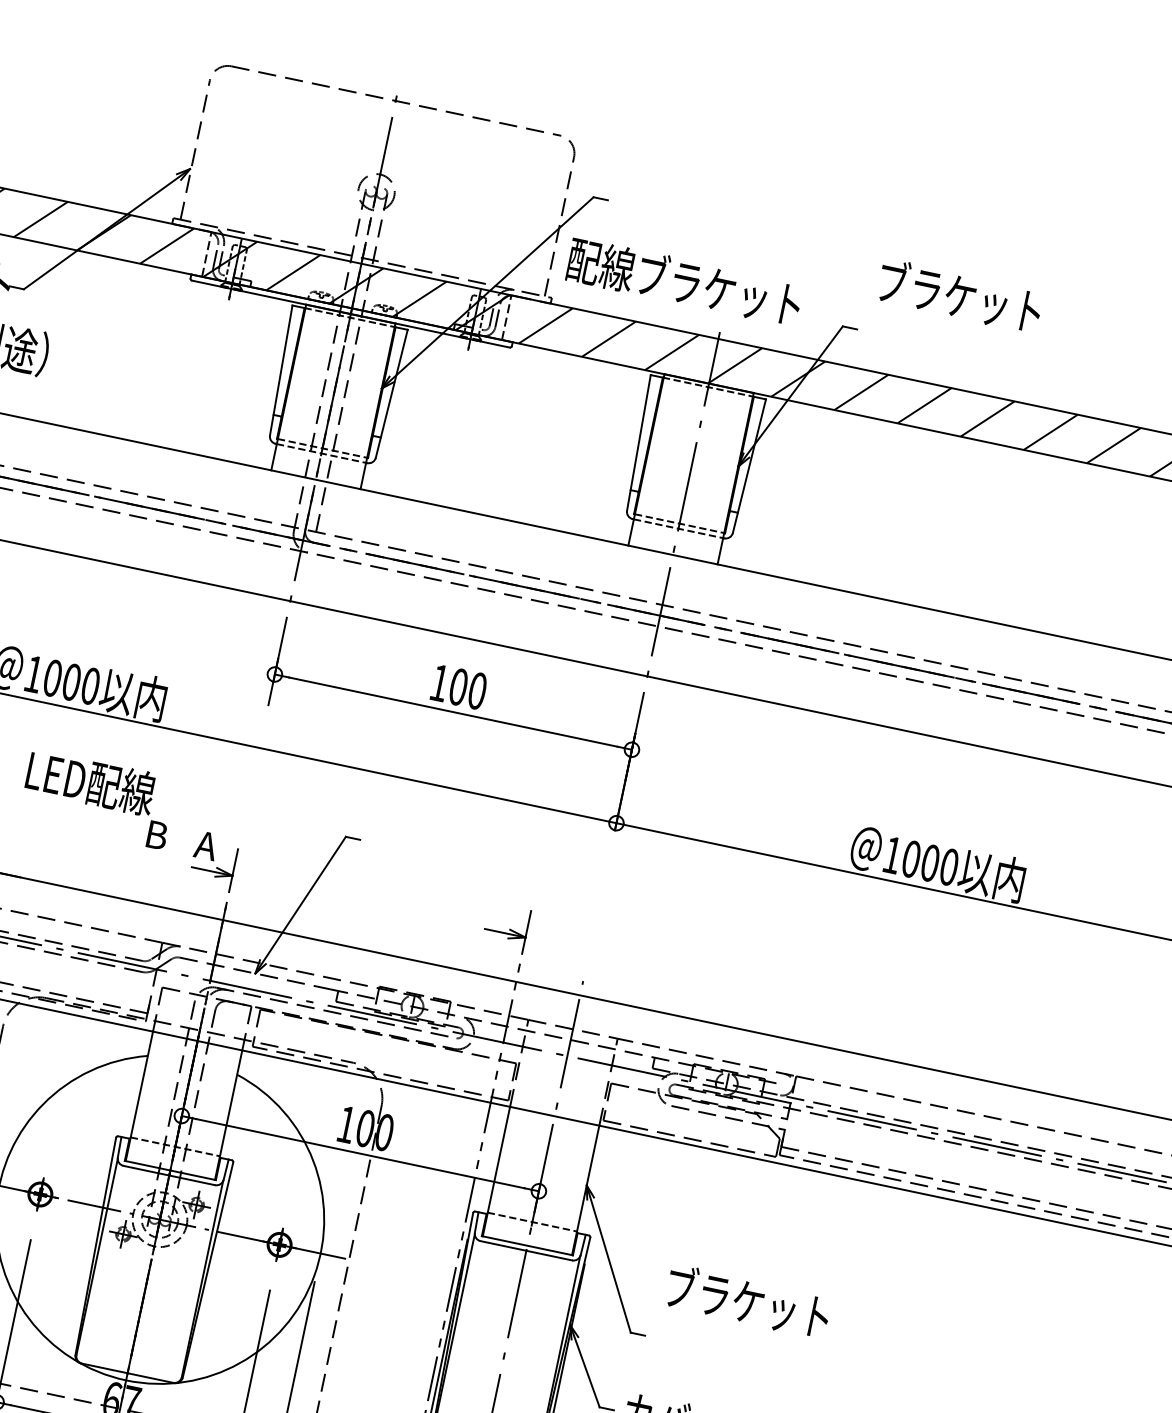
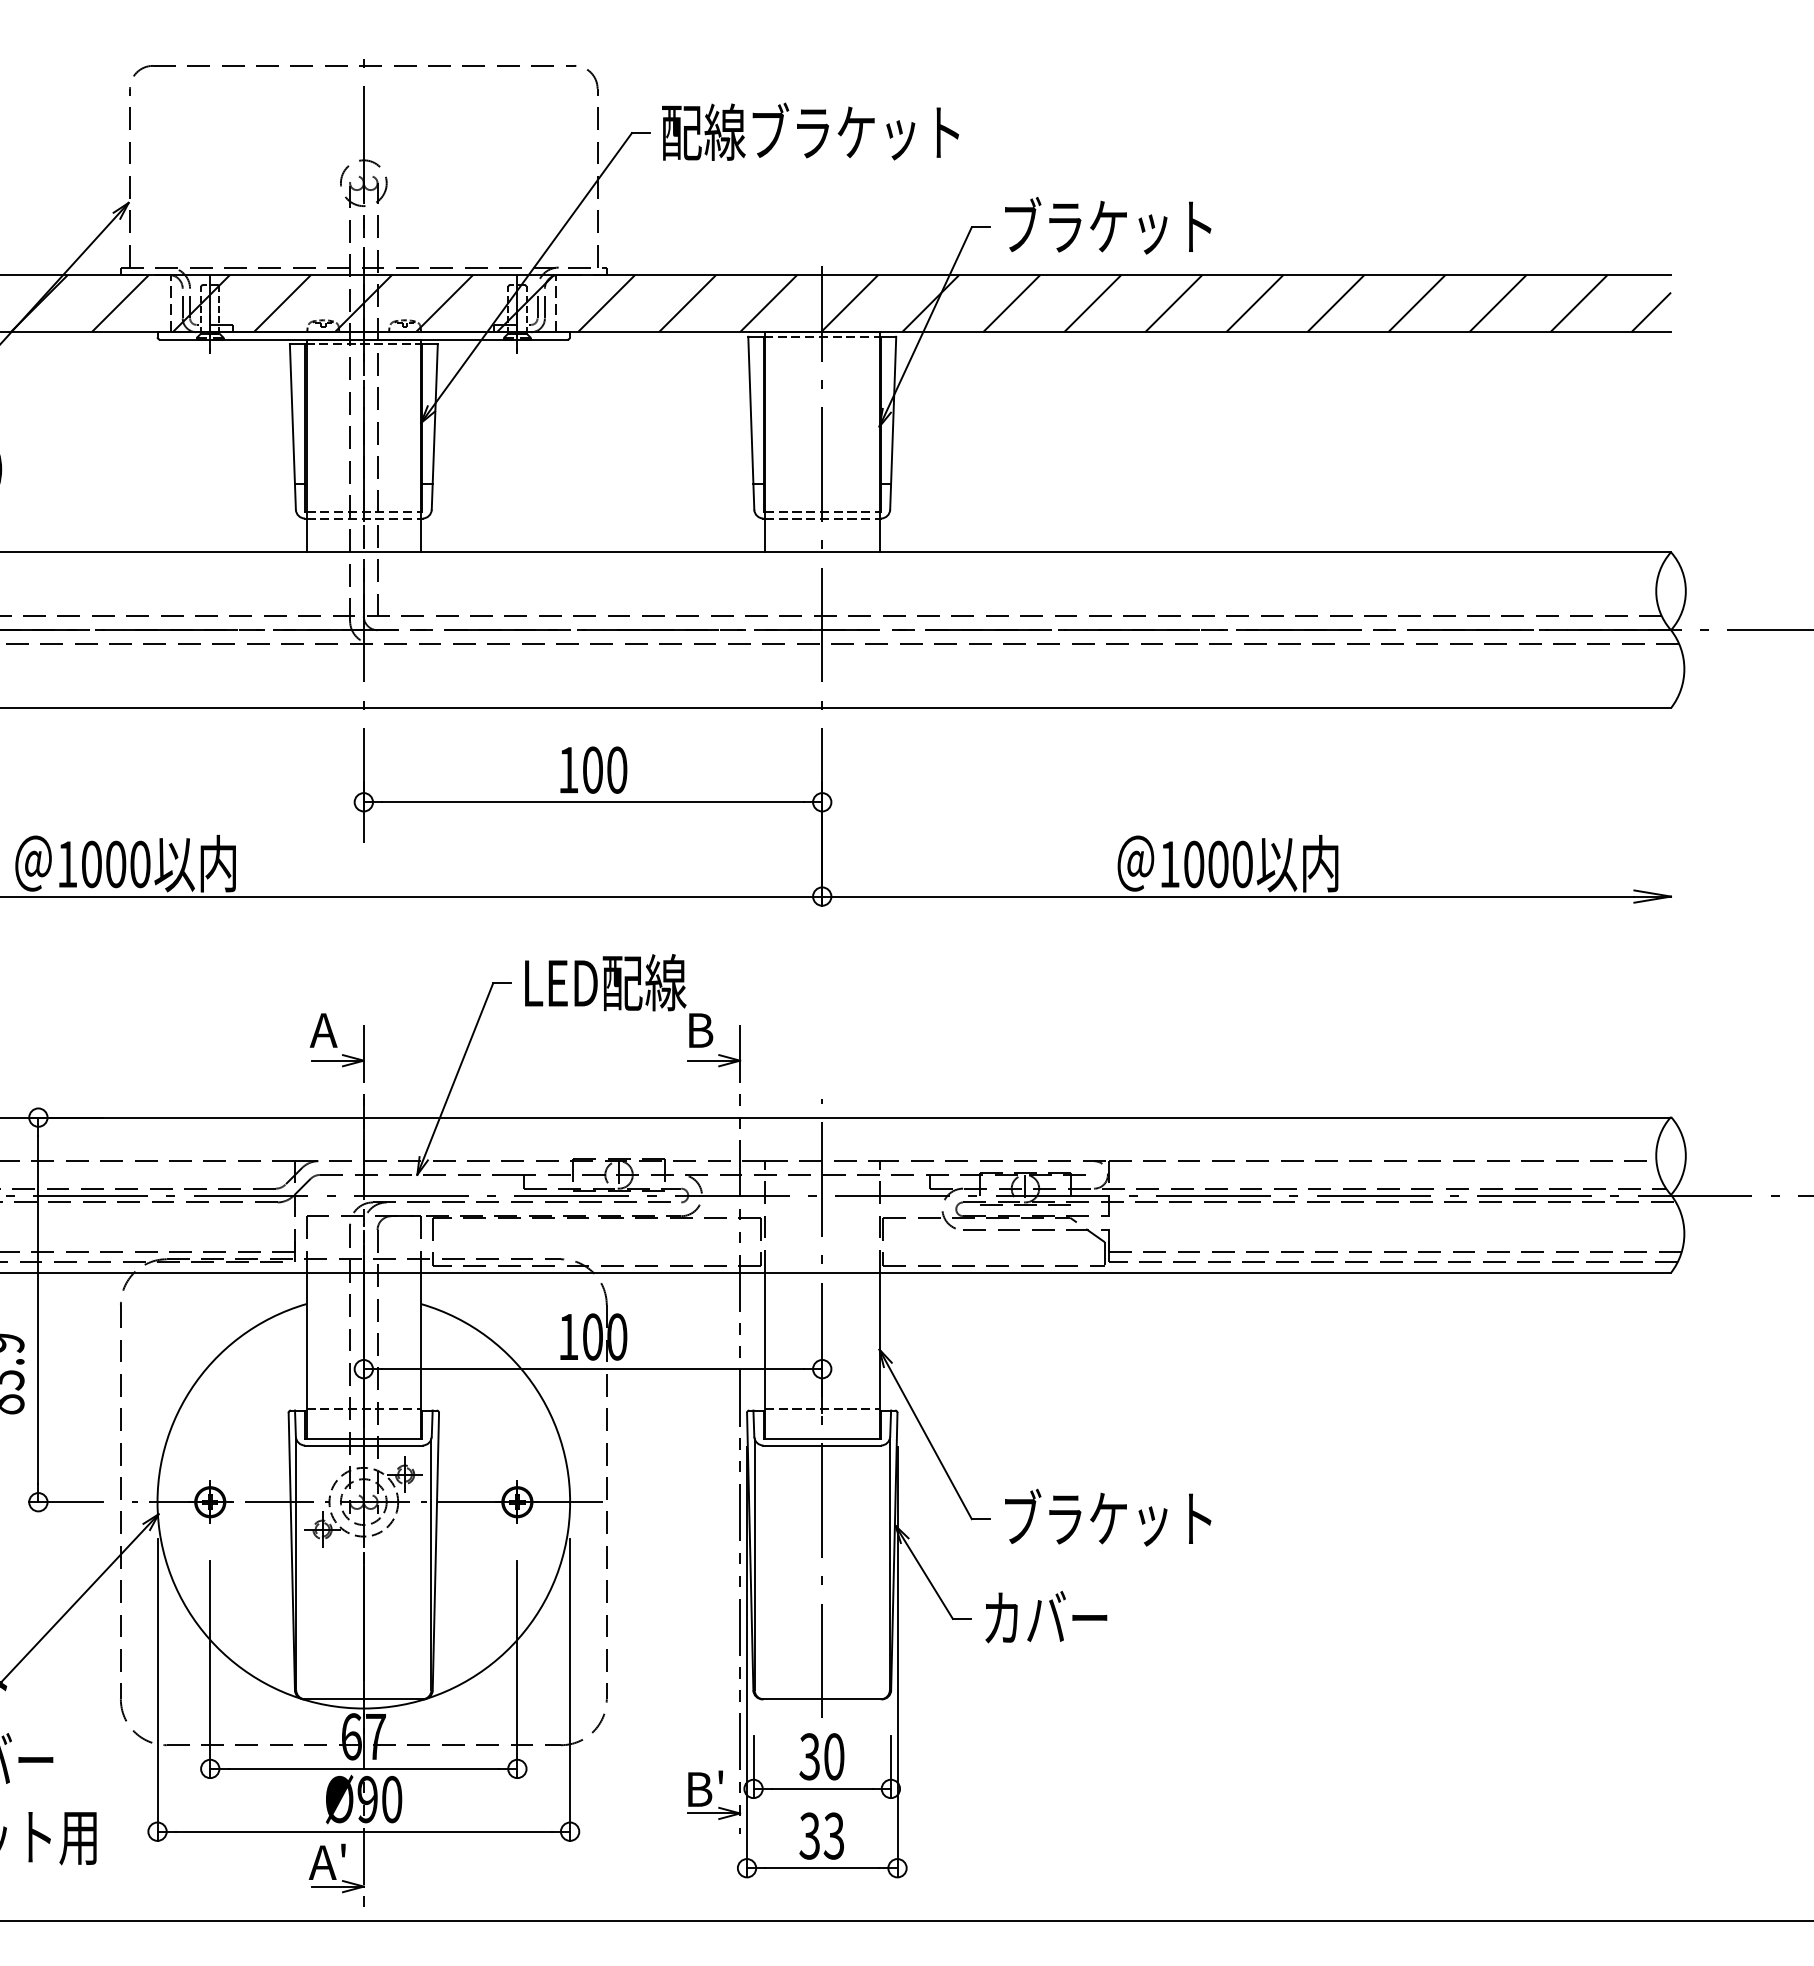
text: (684, 281) -> (810, 131), moved
text: (960, 296) -> (1108, 225), moved
text: (98, 798) -> (619, 1000), moved
text: (748, 1301) -> (1108, 1517), moved

